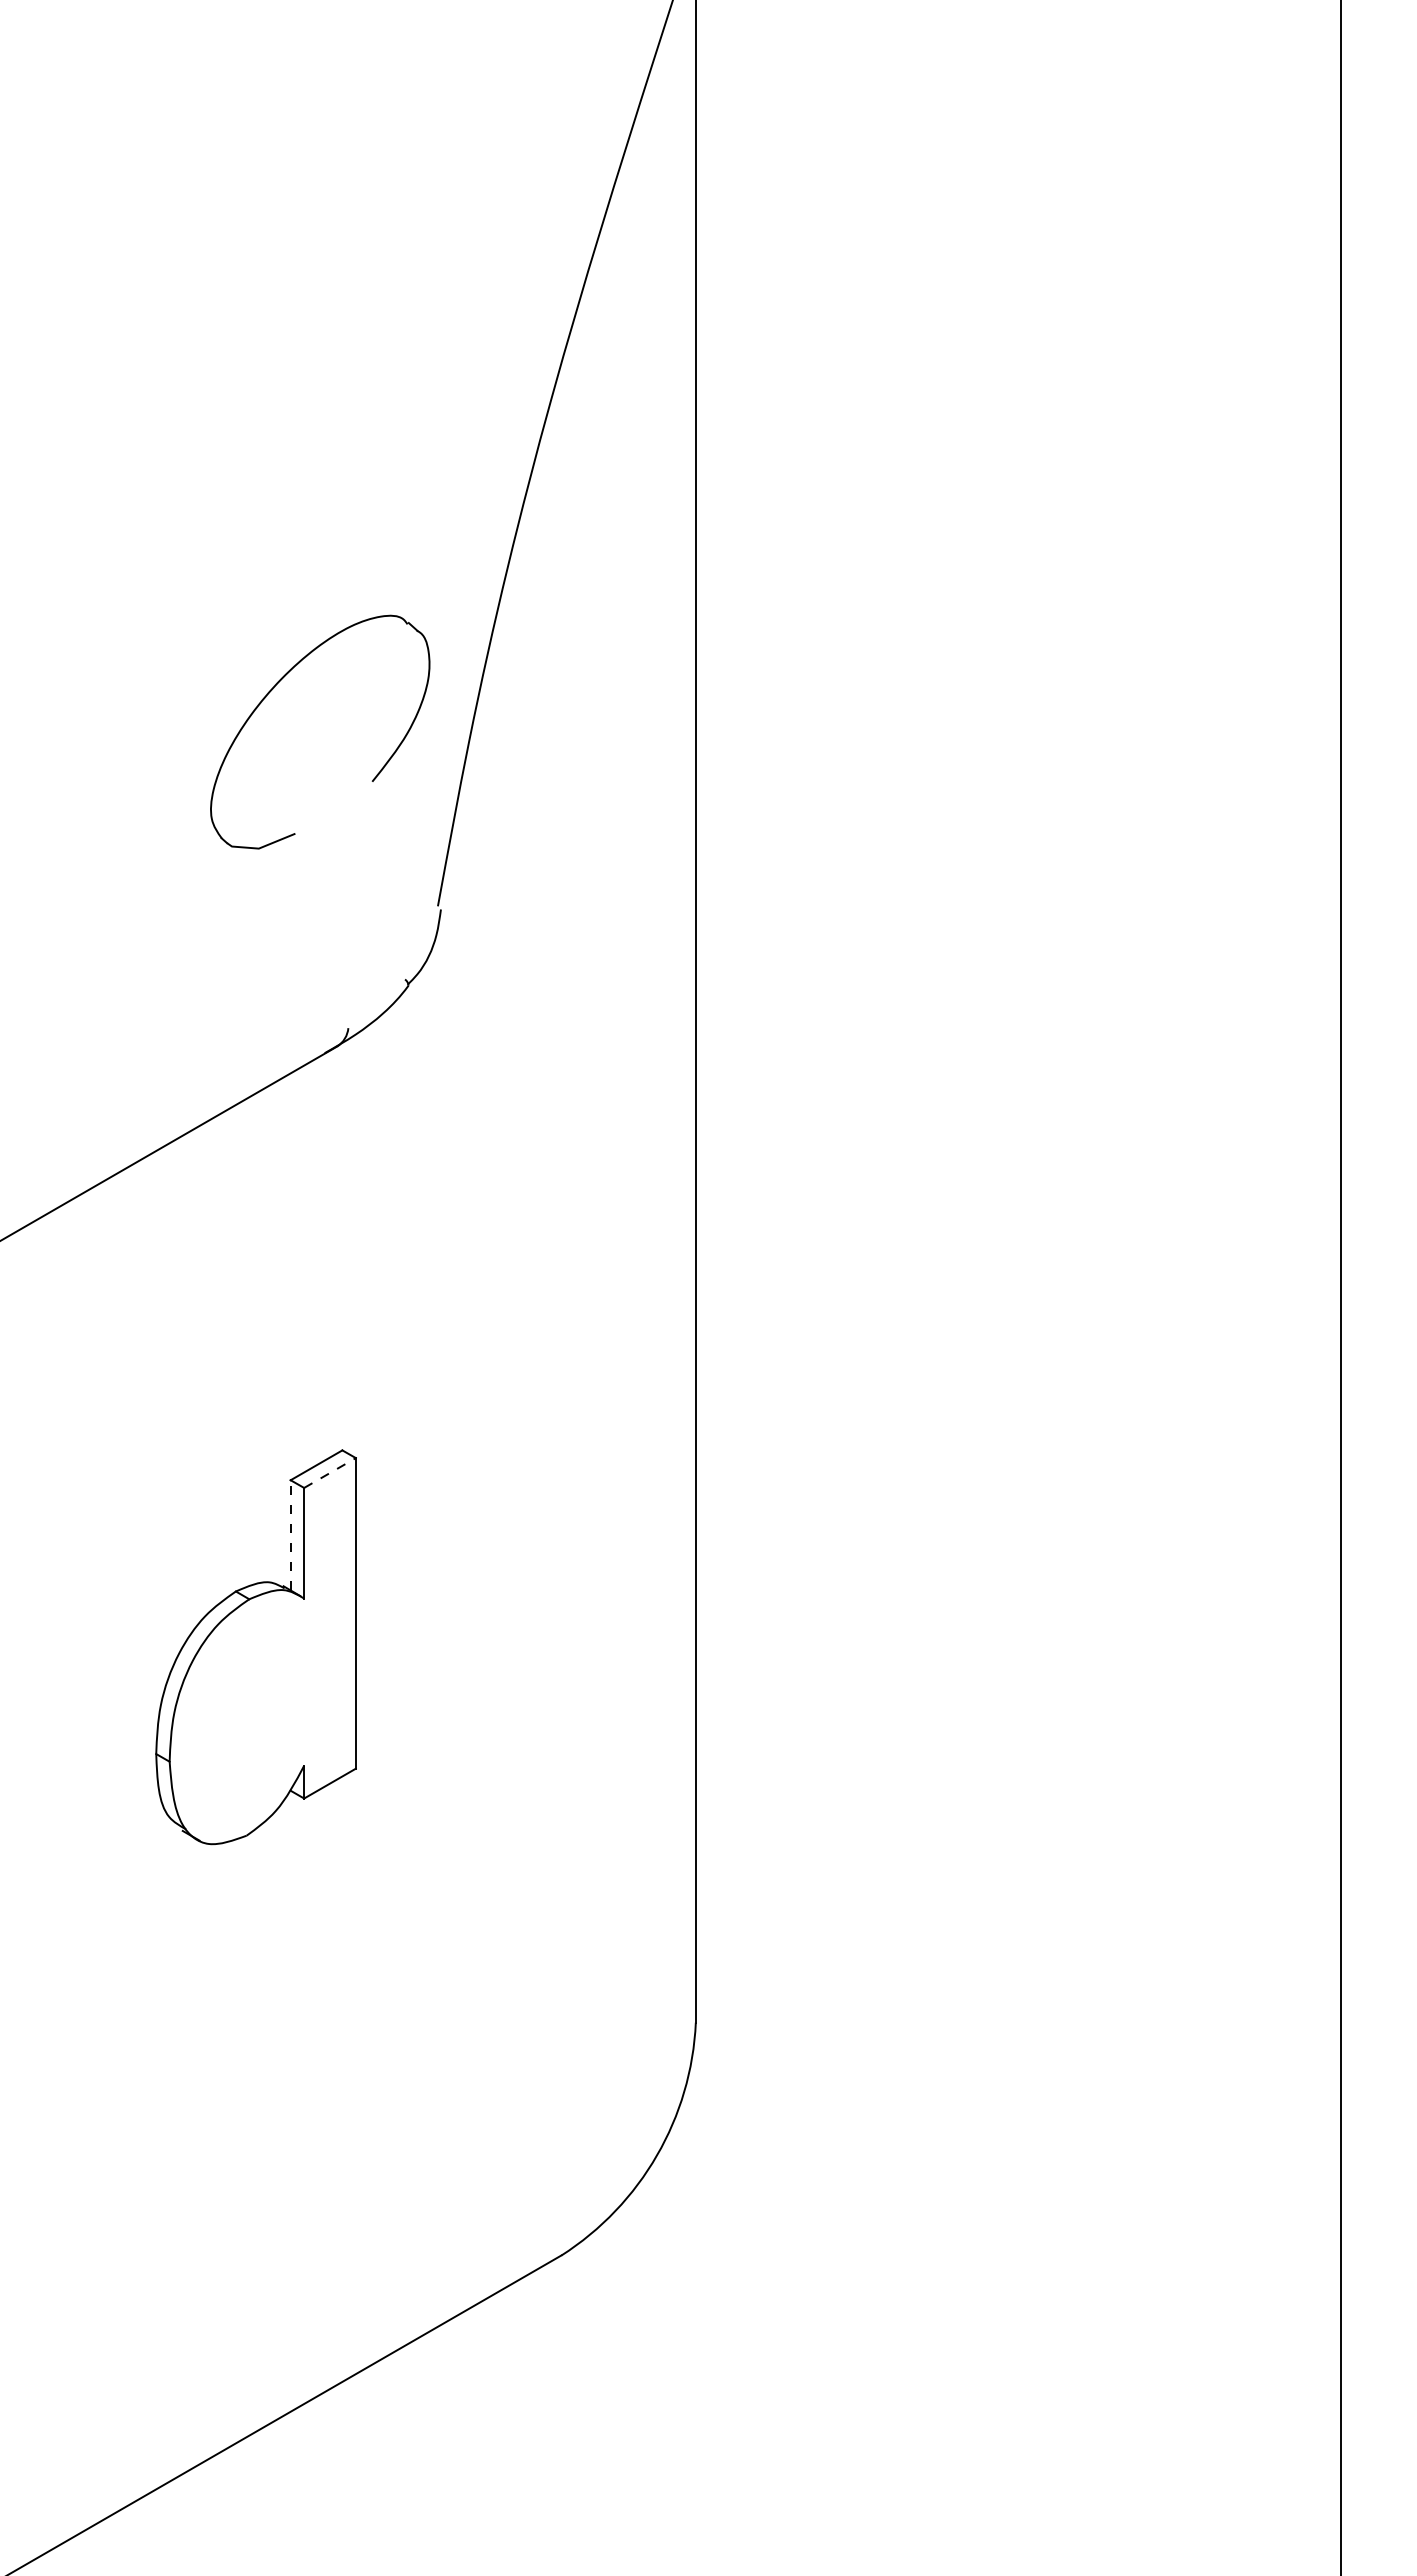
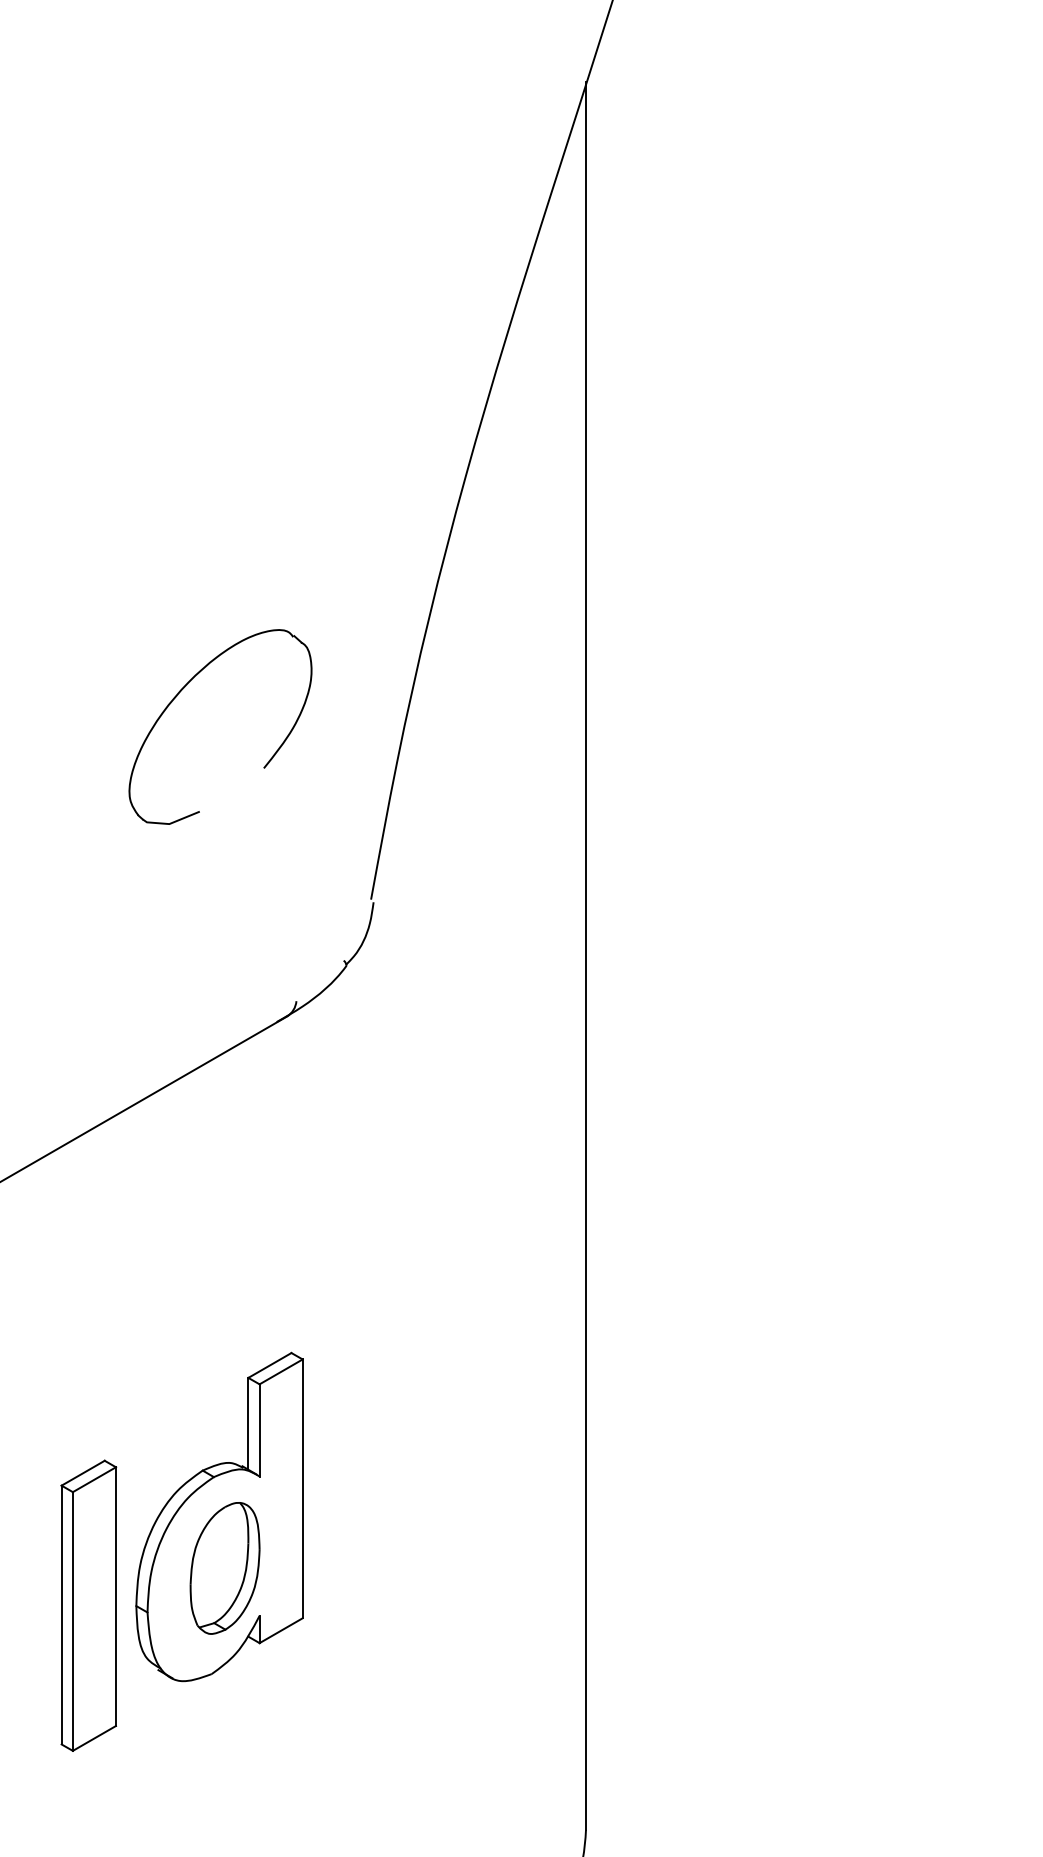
part: (273, 689) -> (181, 691), moved
line: (330, 1473) -> (281, 1372), dashed -> solid
line: (290, 1534) -> (248, 1423), dashed -> solid
part: (262, 1708) -> (224, 1568), added
part: (98, 1753) -> (88, 1605), added

